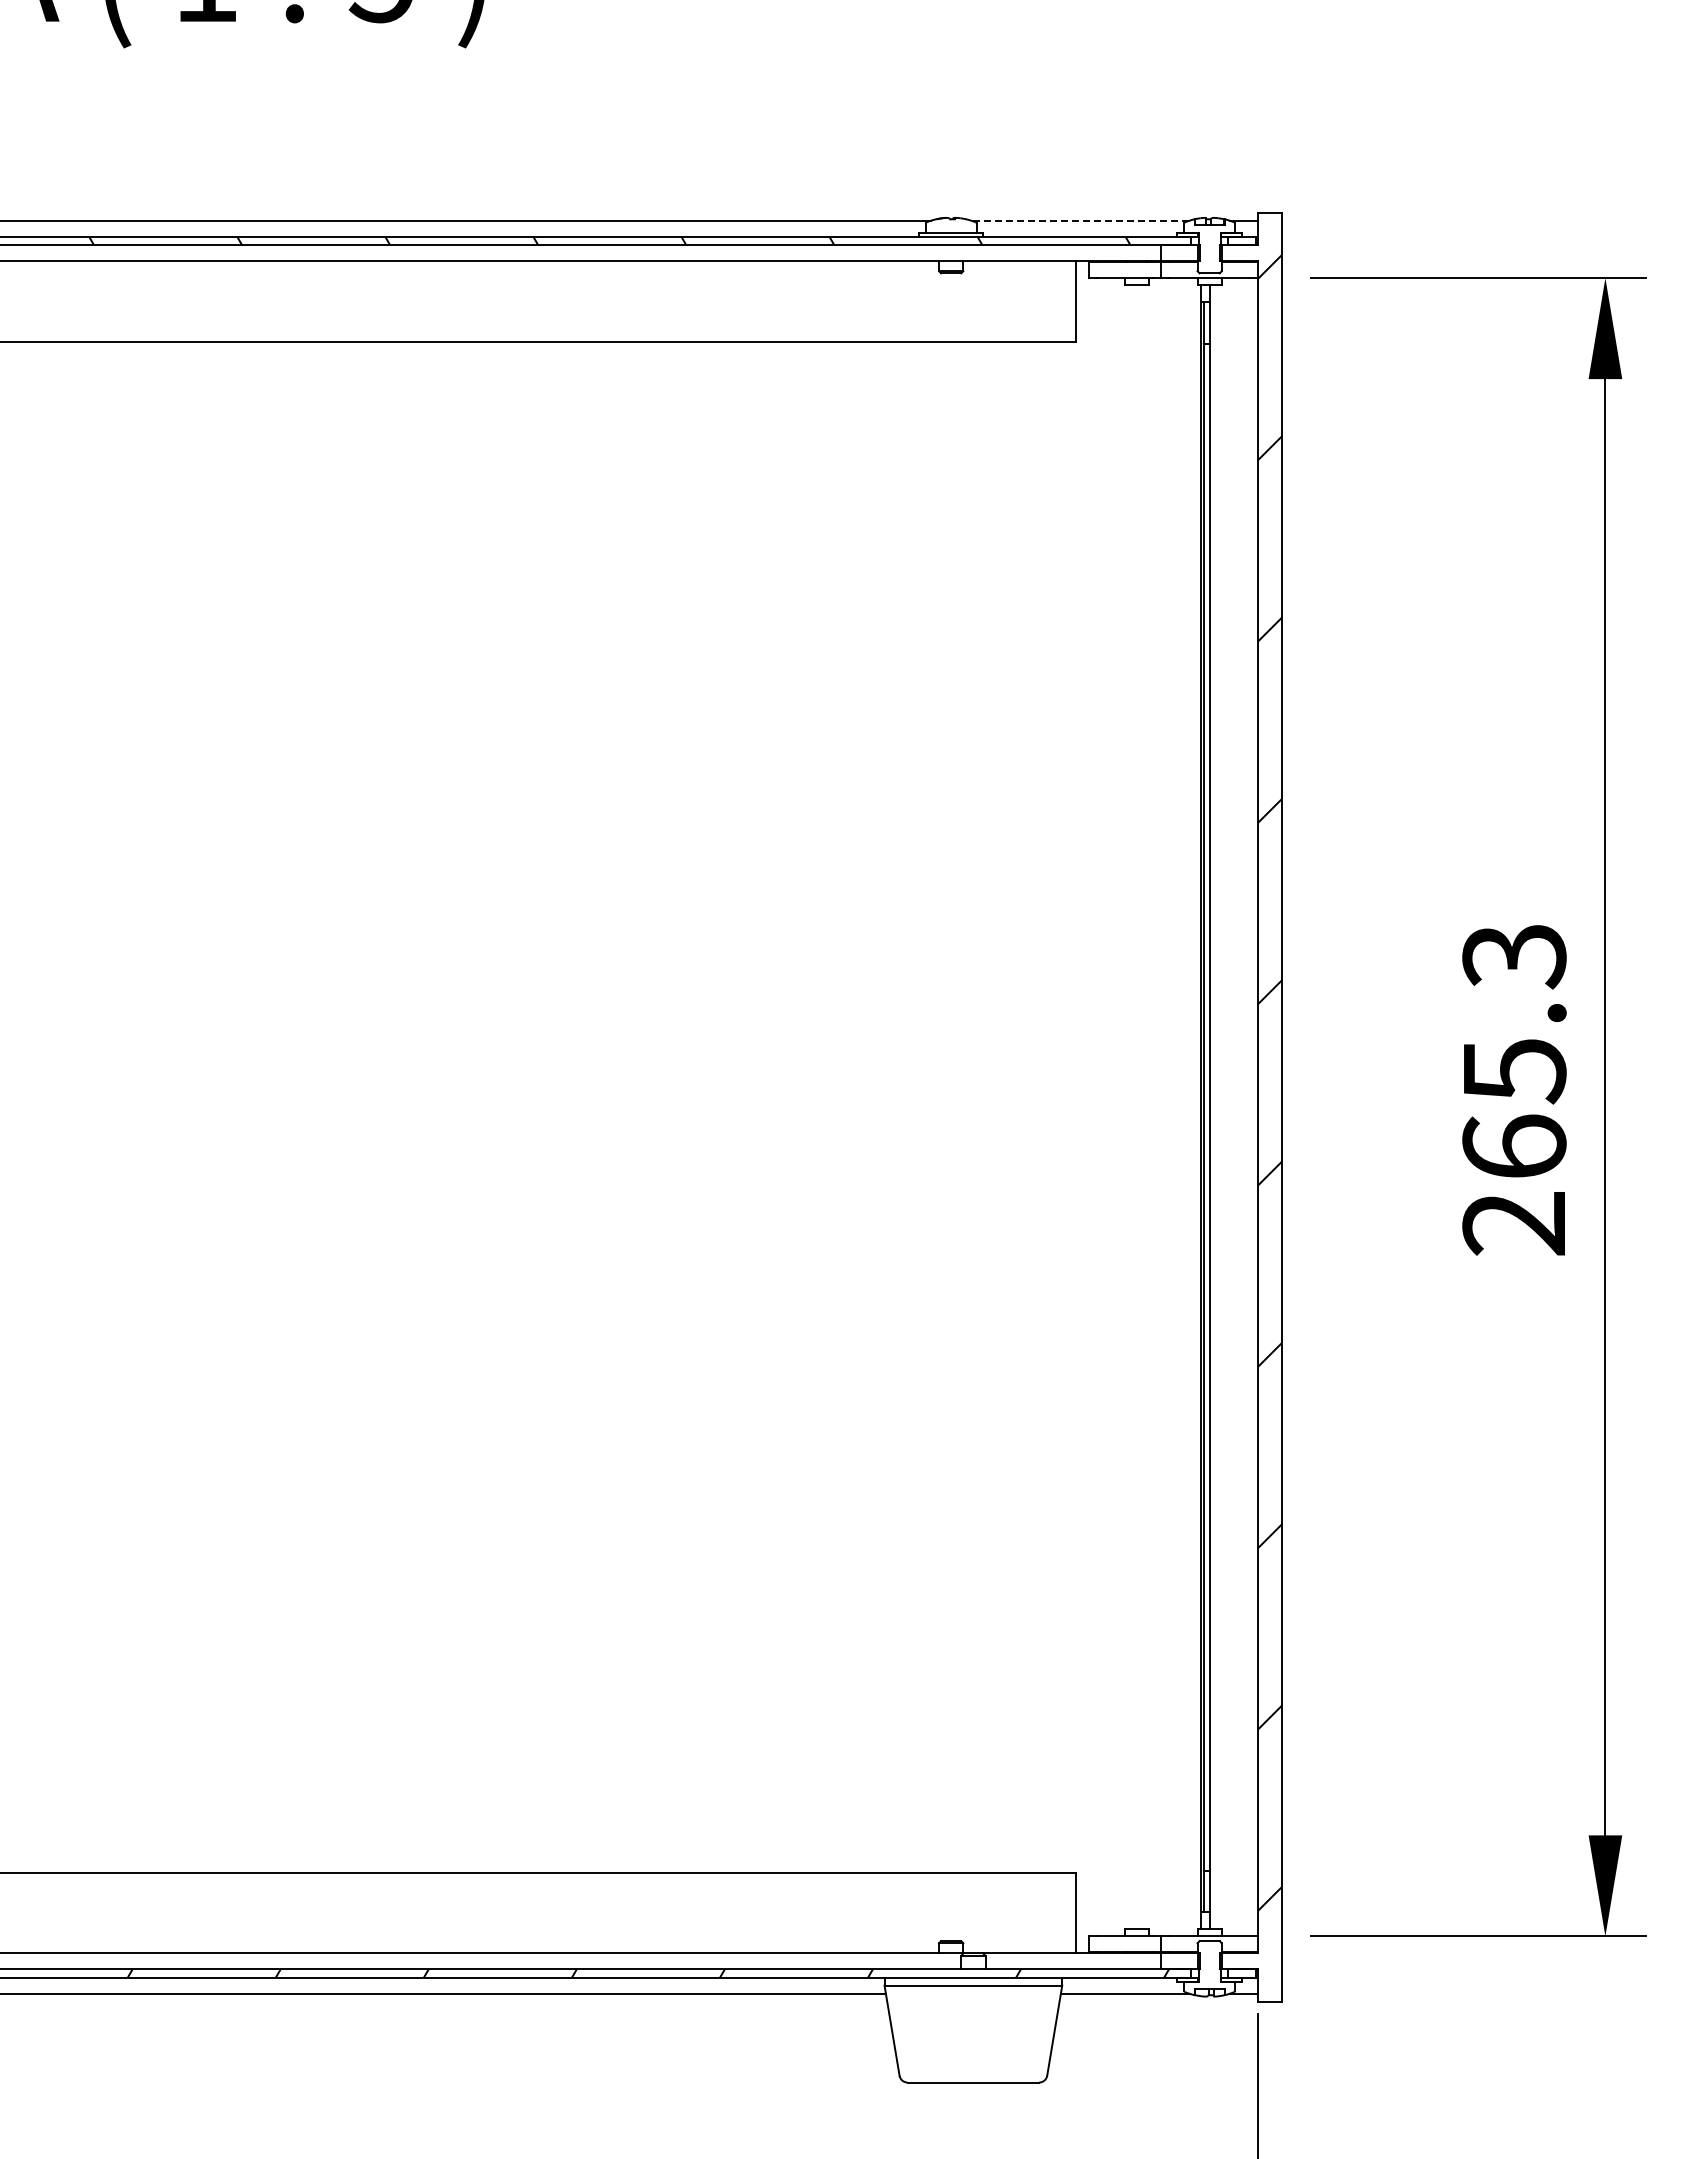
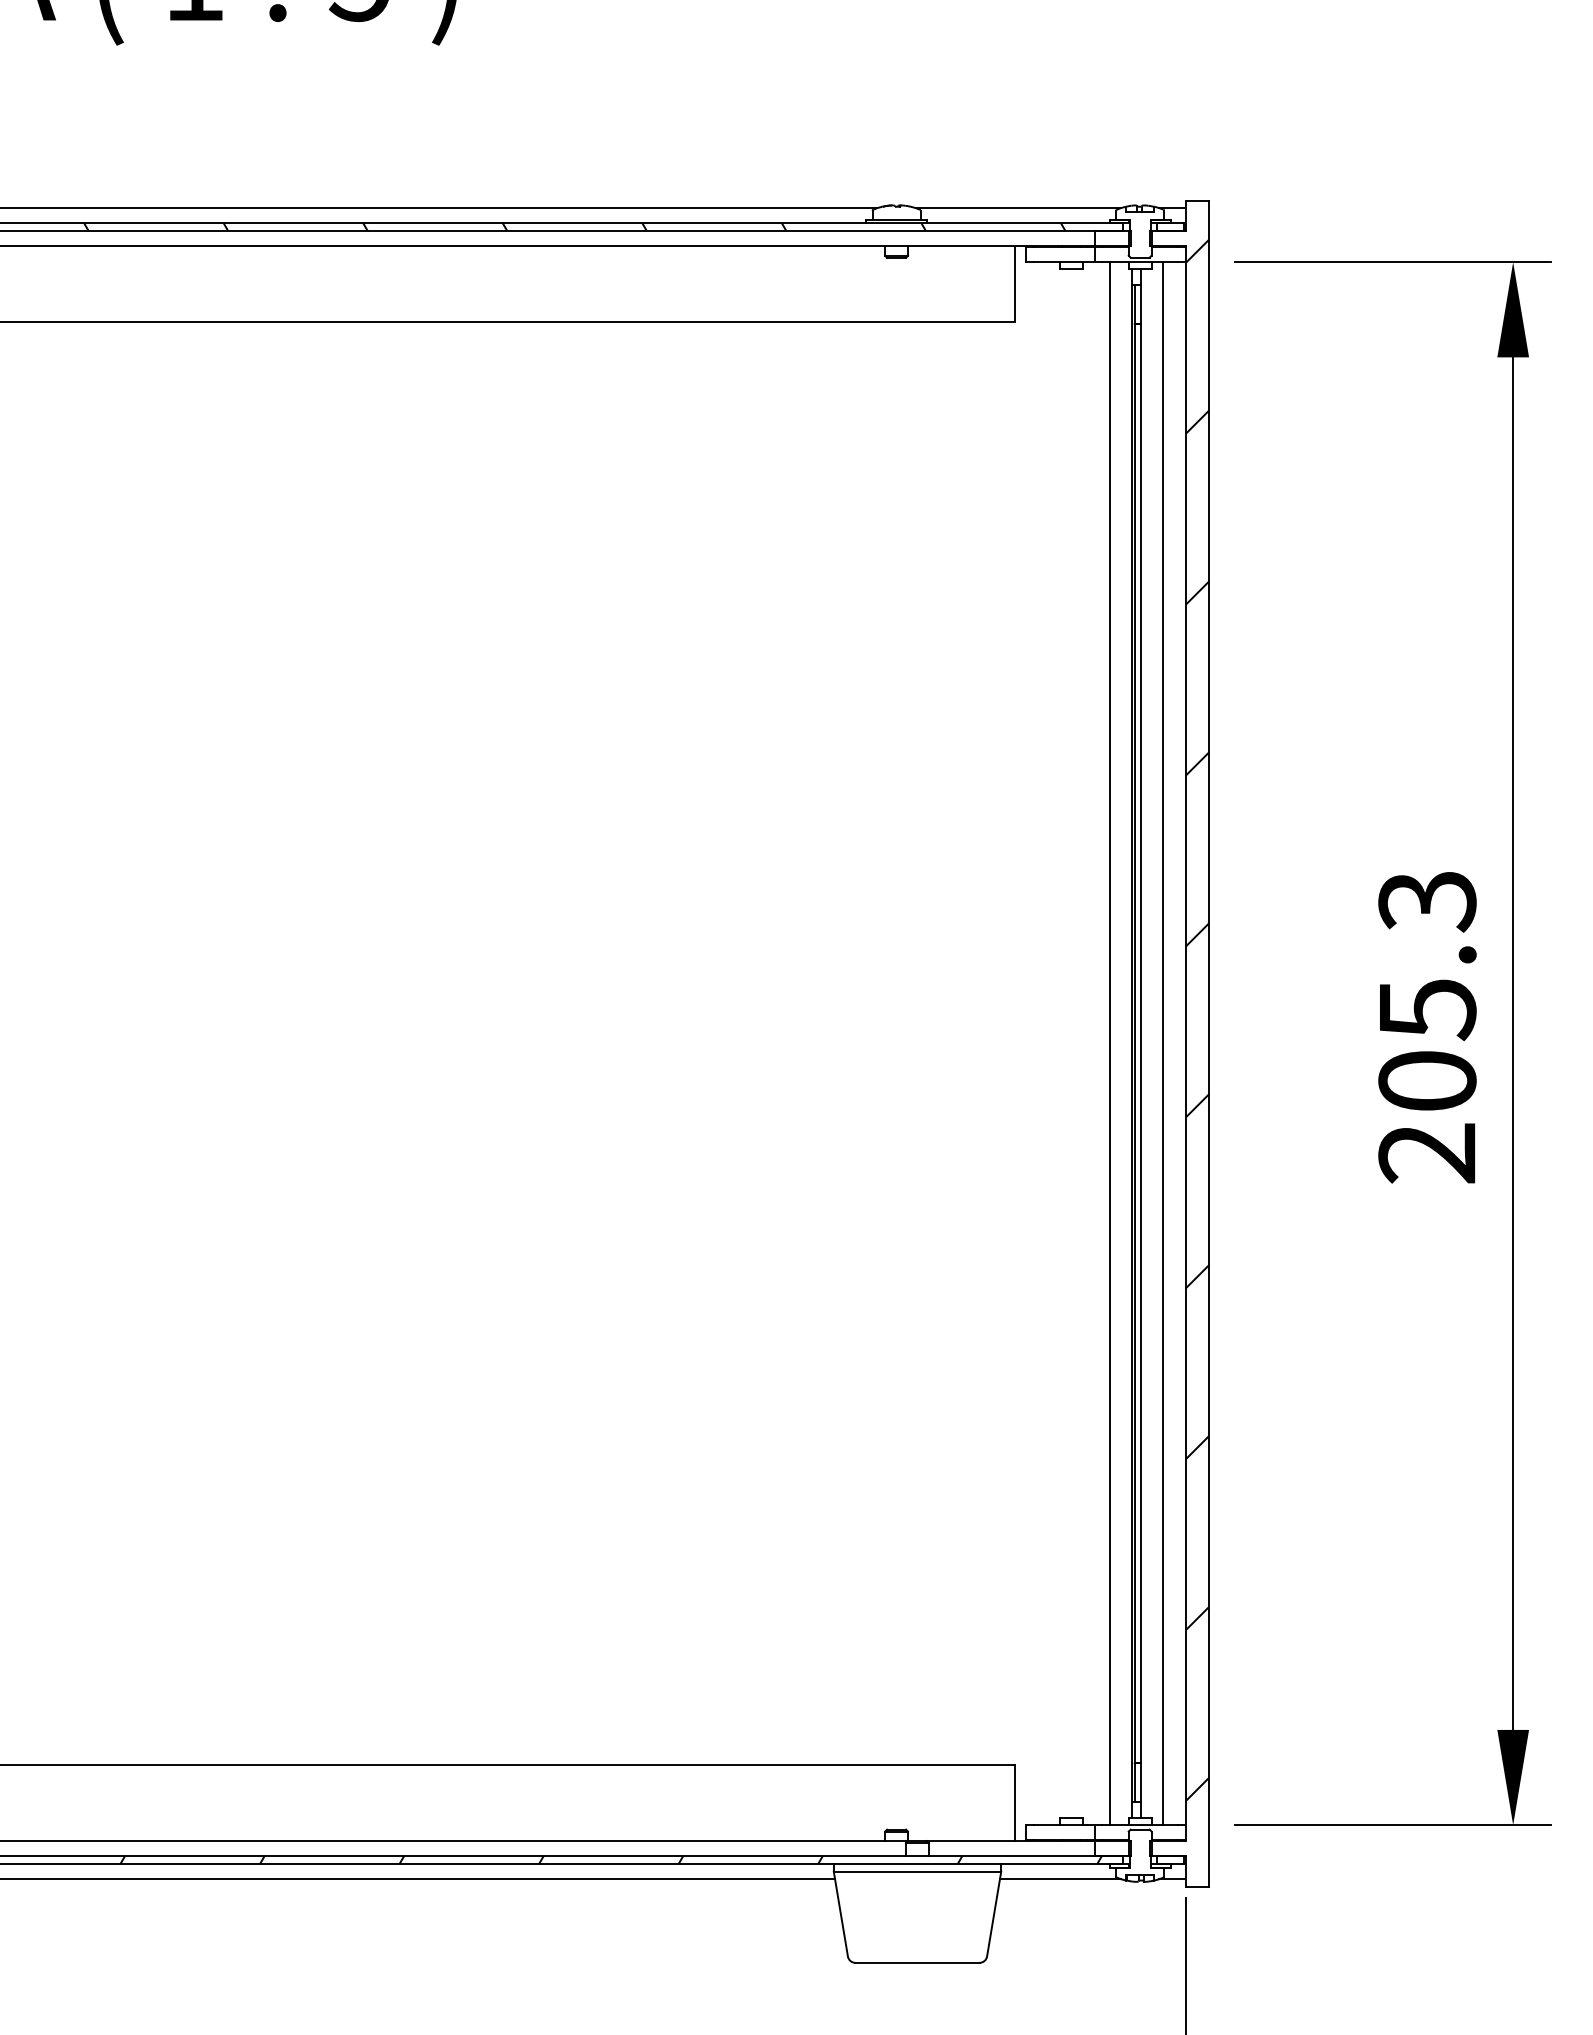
line: (1080, 220) -> (1018, 207), dashed -> solid
line: (1177, 1107) -> (1109, 1043), added
line: (1233, 1107) -> (1162, 1043), added
text: (1514, 1146) -> (1427, 1080), 265.3 -> 205.3

